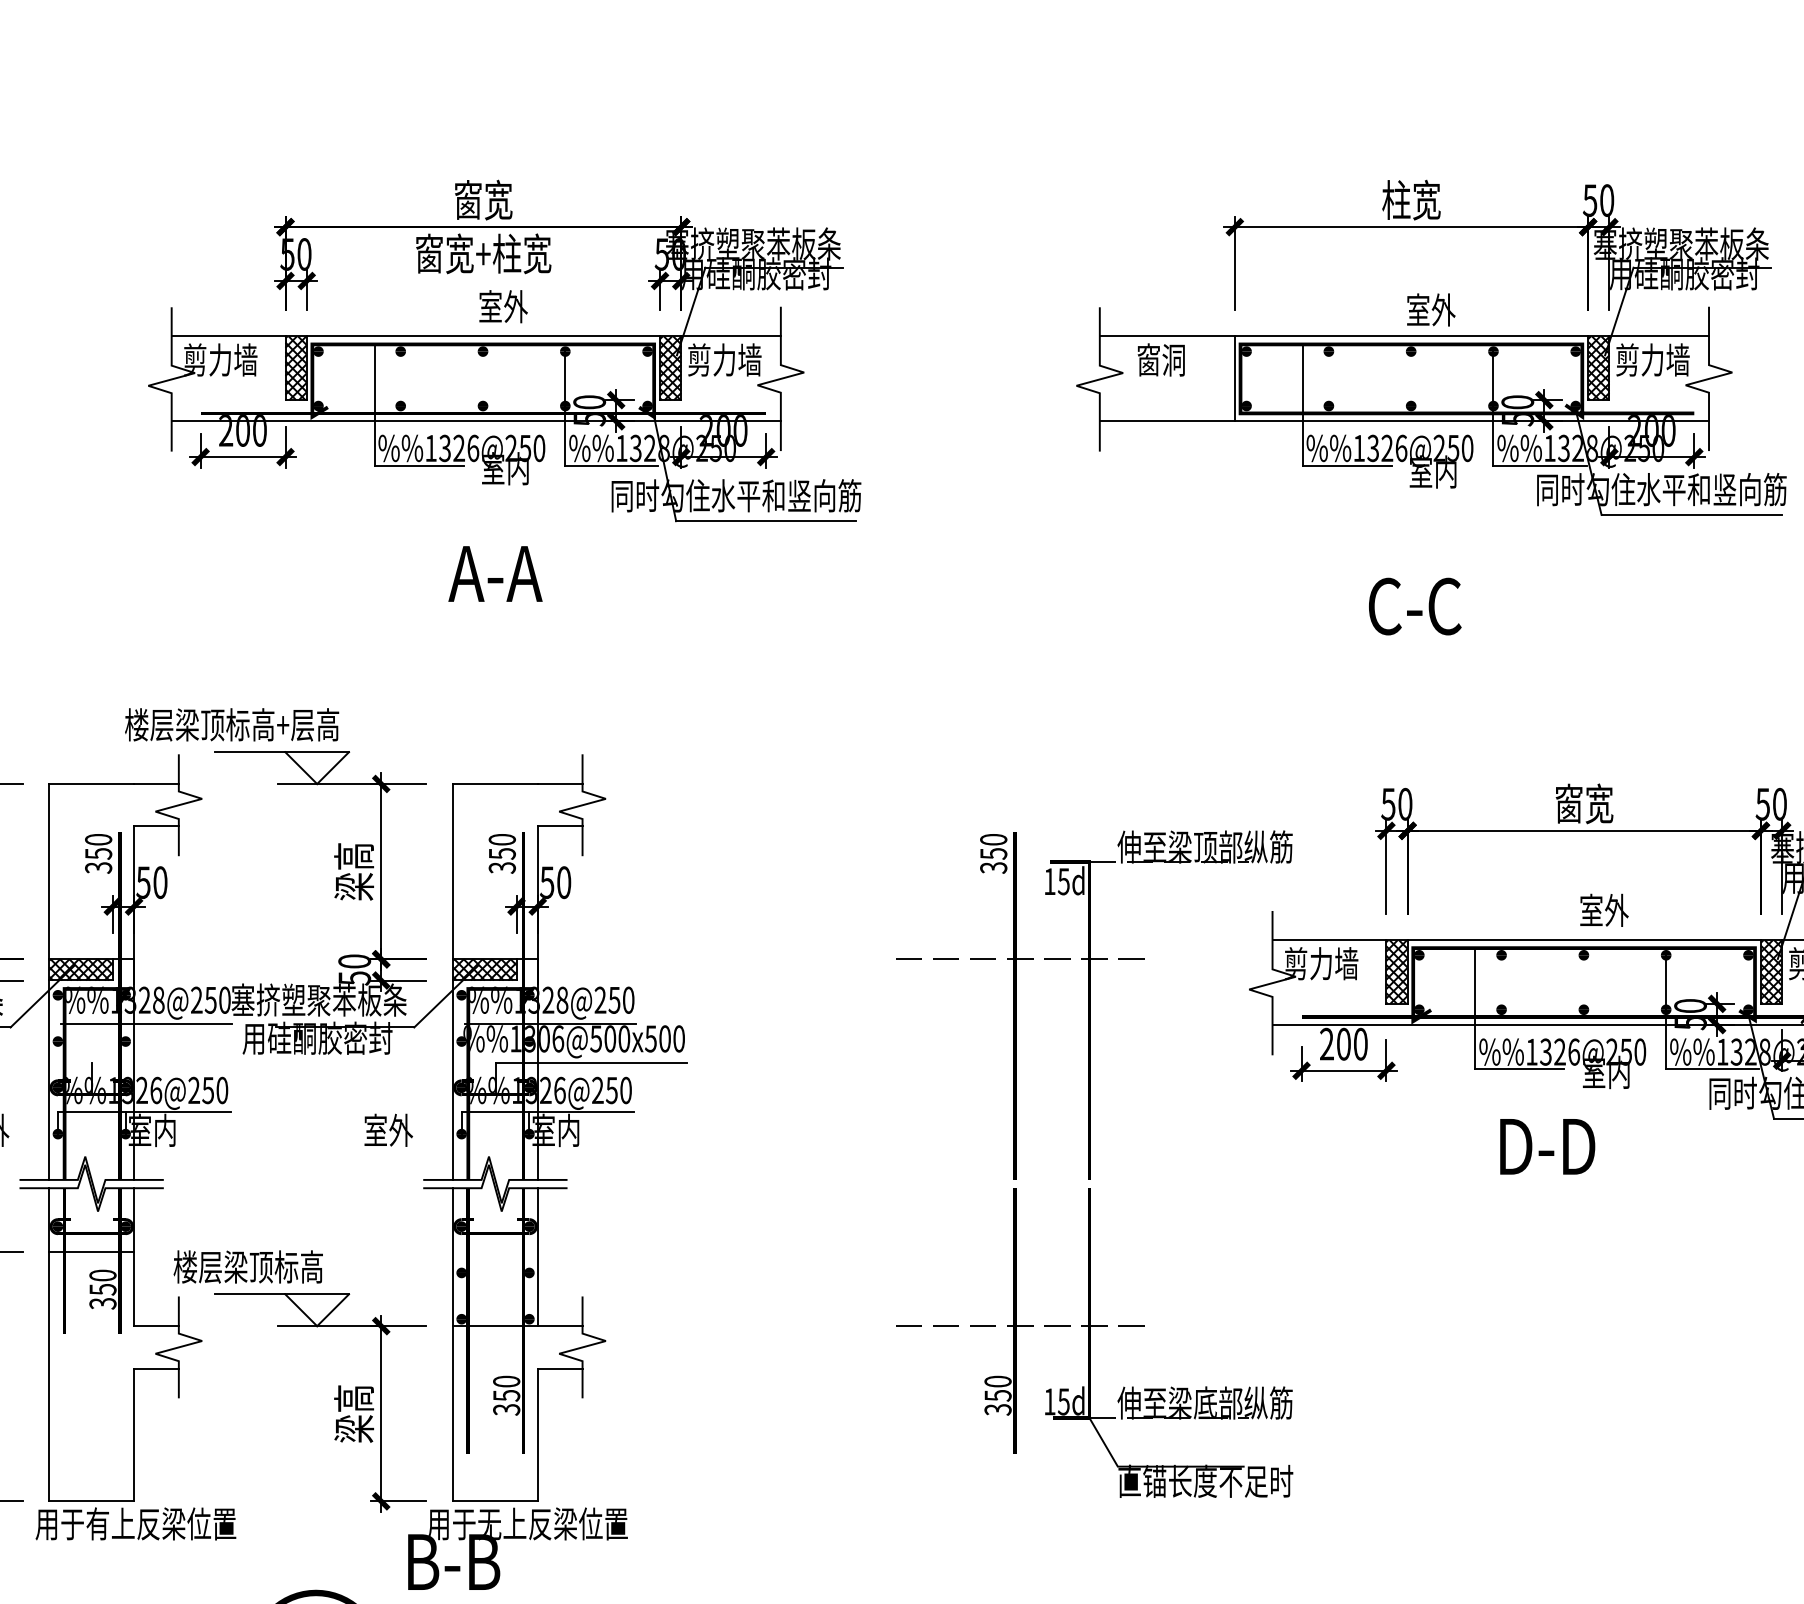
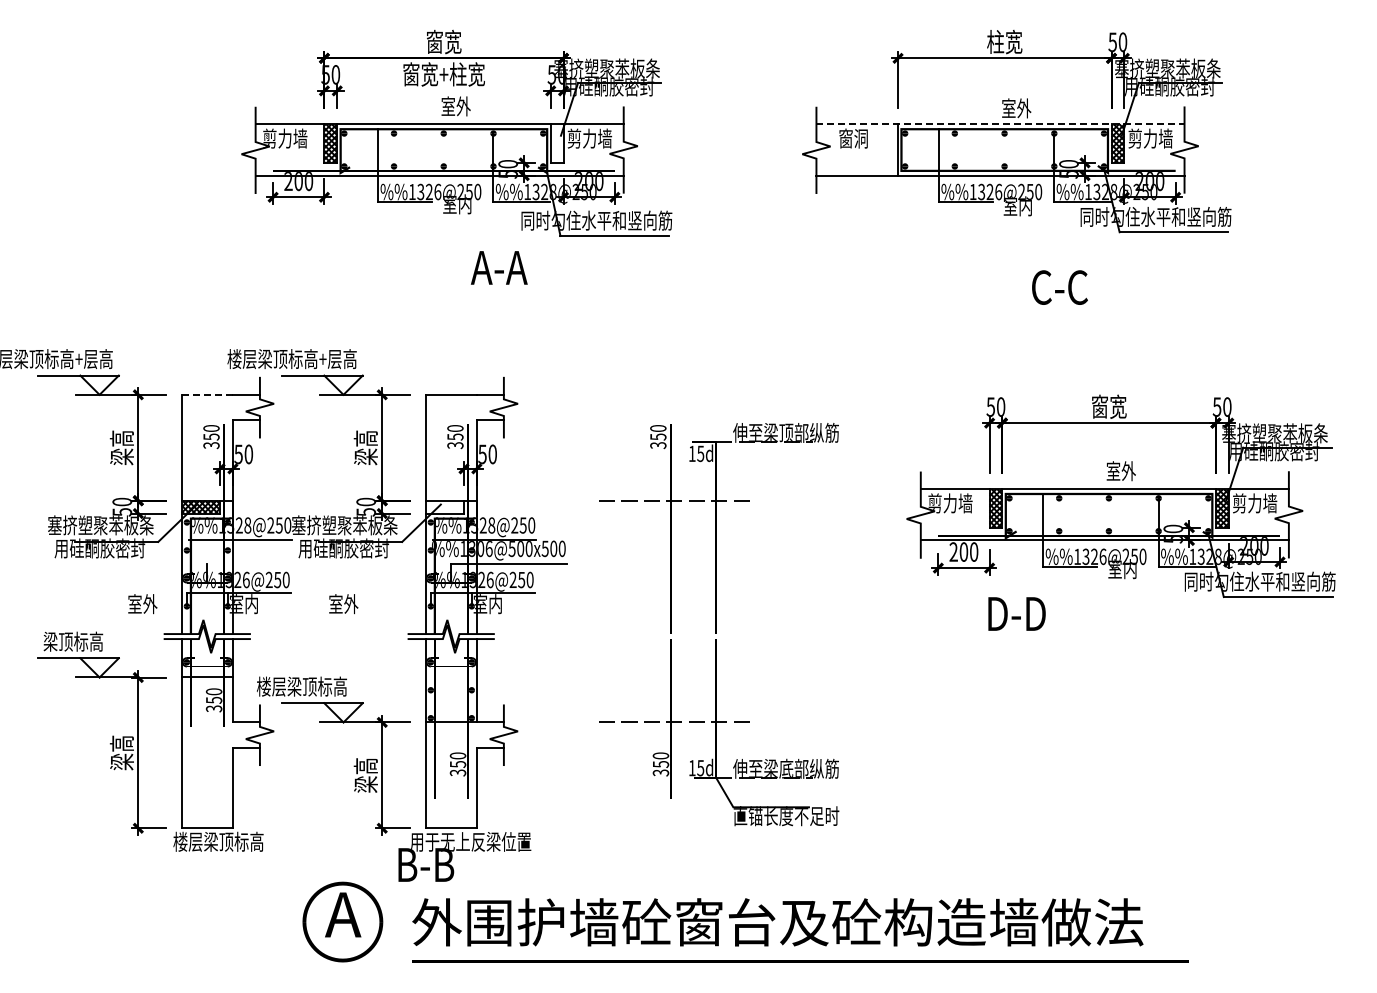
line: (1404, 336) -> (1000, 124), solid -> dashed
hatch: (669, 368) -> (556, 143), removed
text: (495, 573) -> (499, 267), moved
text: (1414, 606) -> (1059, 287), moved
line: (92, 783) -> (207, 394), solid -> dashed
hatch: (484, 968) -> (444, 506), removed
text: (388, 1131) -> (343, 604), moved
text: (1546, 1145) -> (1016, 613), moved
part: (1094, 1164) -> (719, 624), moved
text: (135, 1523) -> (233, 841), 用于有上反梁位置 -> 楼层梁顶标高

